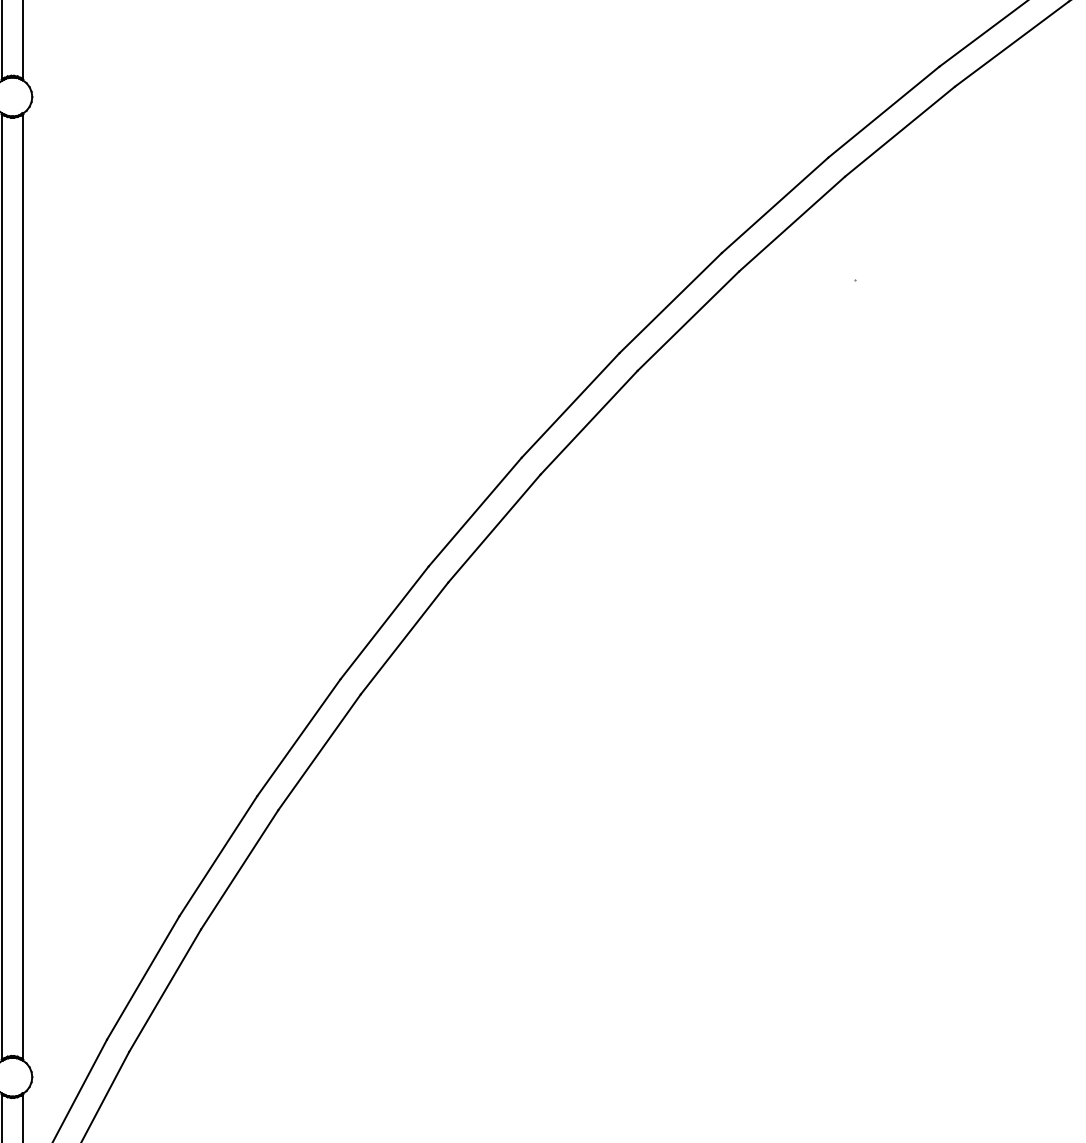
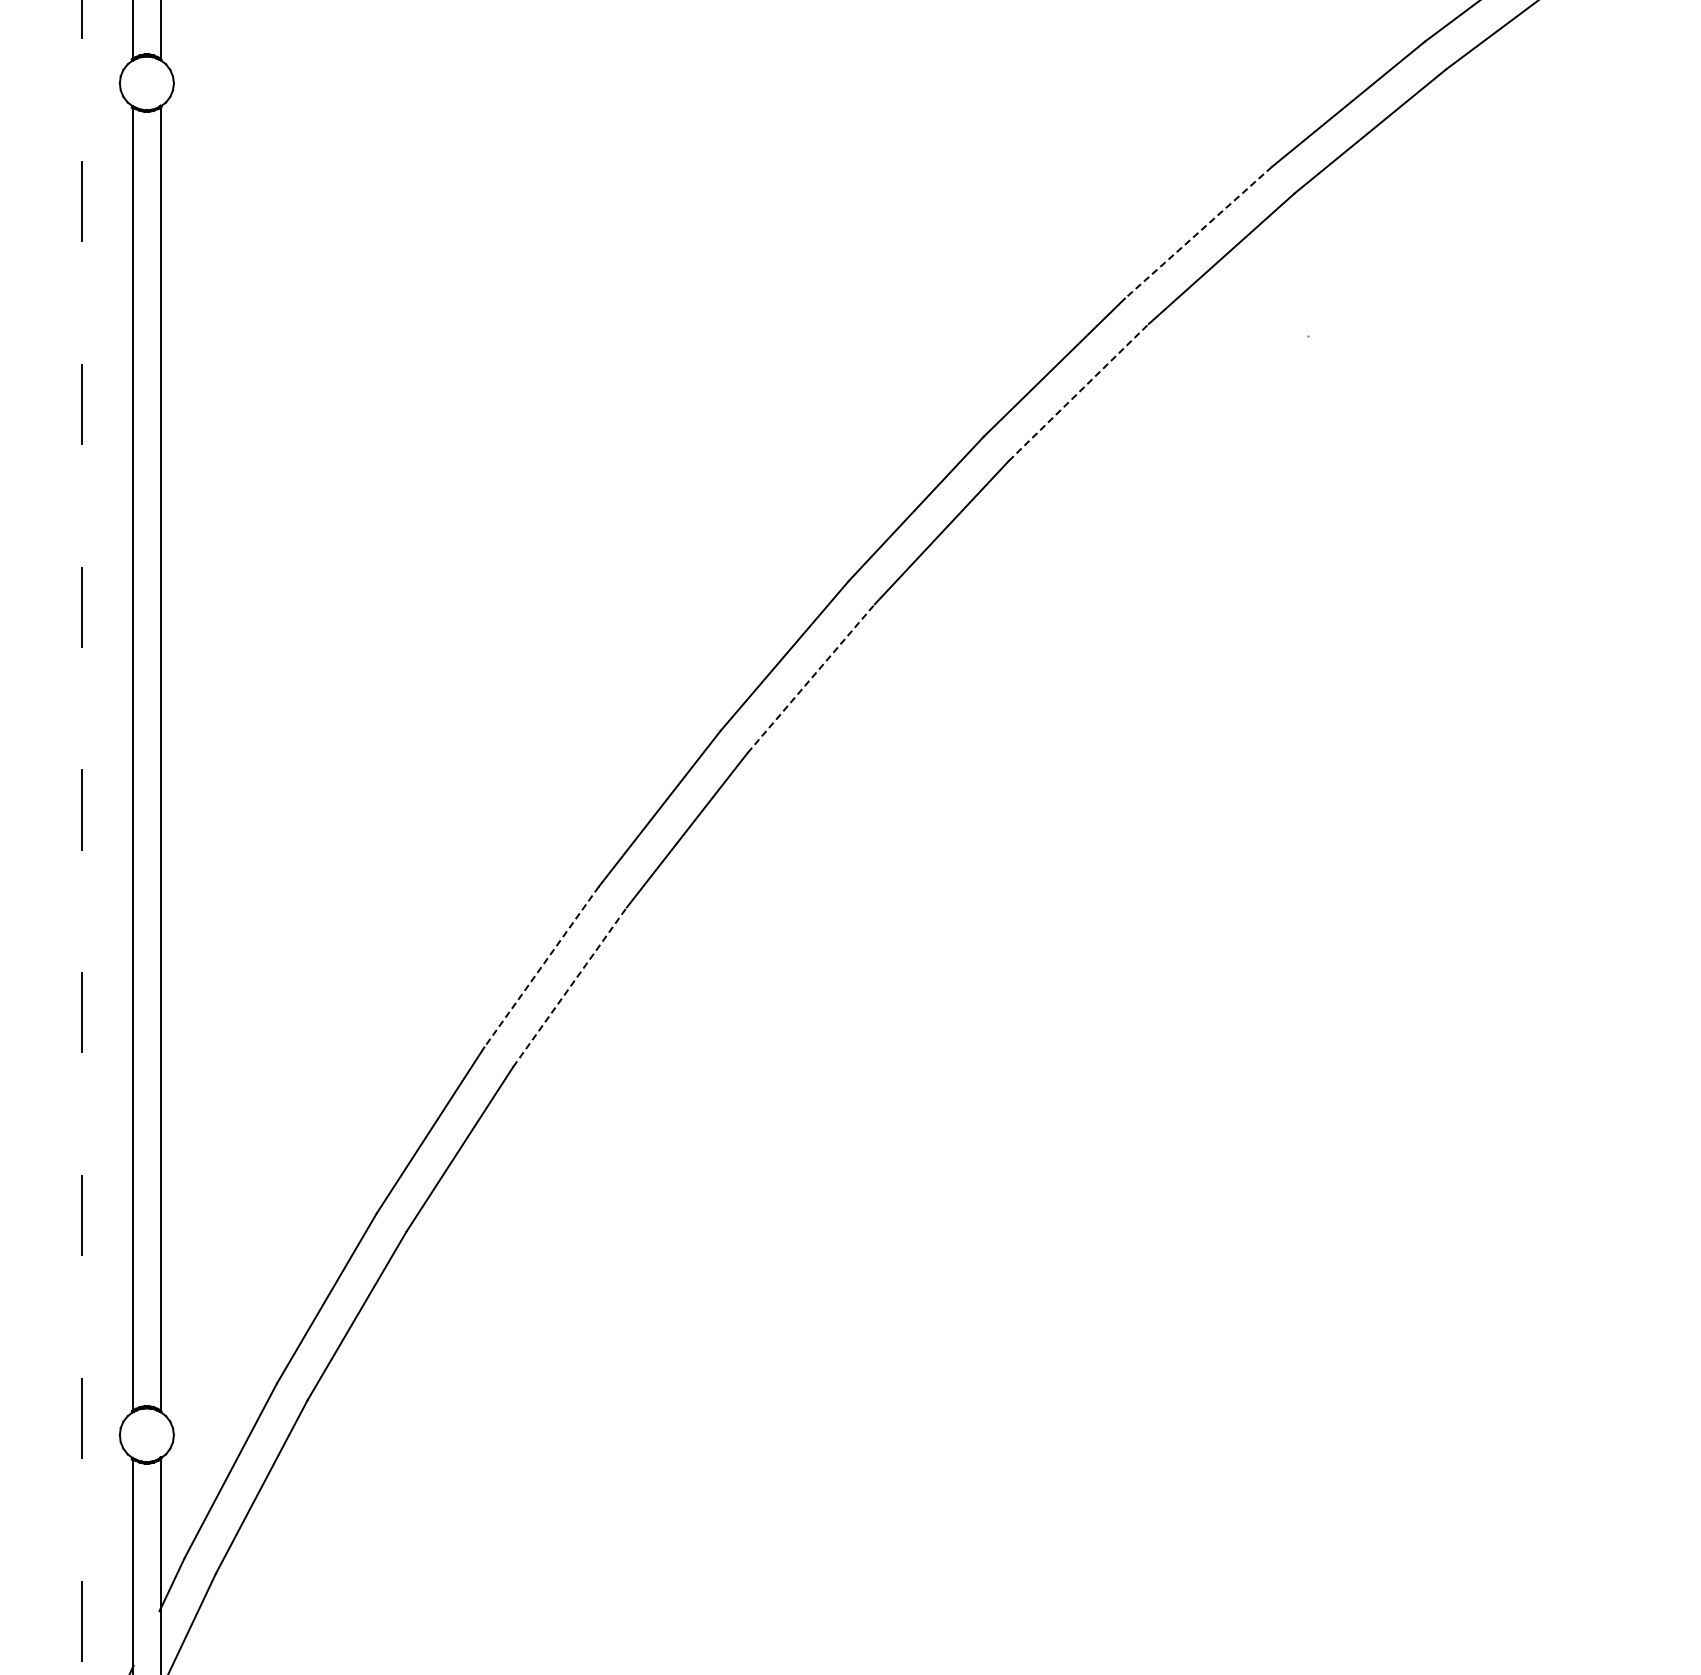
line: (775, 205) -> (1198, 232), solid -> dashed
line: (688, 321) -> (1078, 392), solid -> dashed
line: (494, 528) -> (811, 678), solid -> dashed
line: (298, 738) -> (541, 967), solid -> dashed
line: (319, 752) -> (570, 987), solid -> dashed

